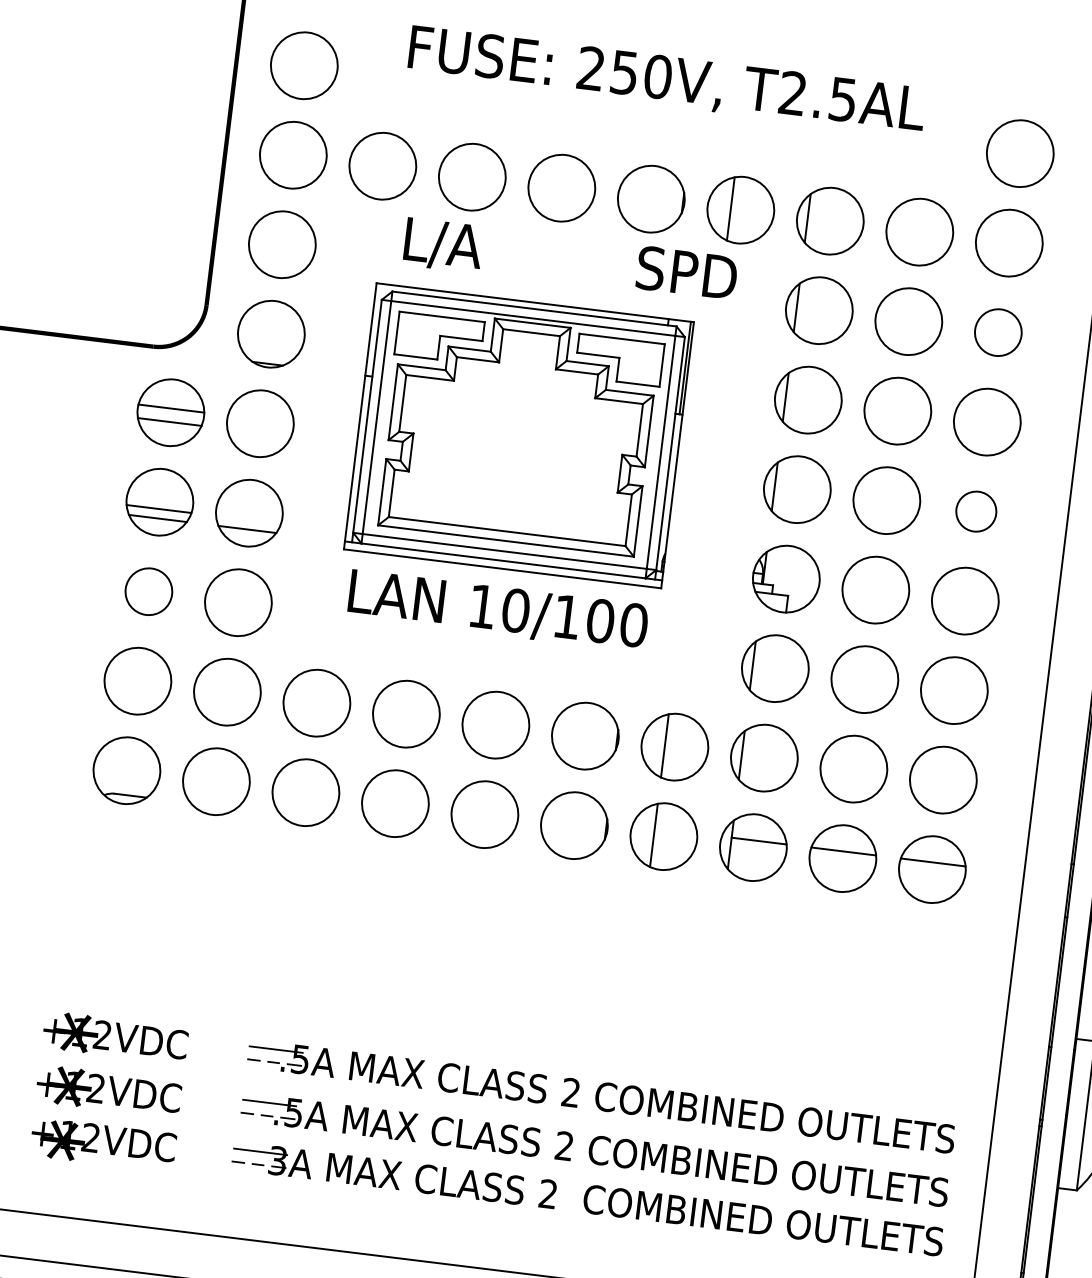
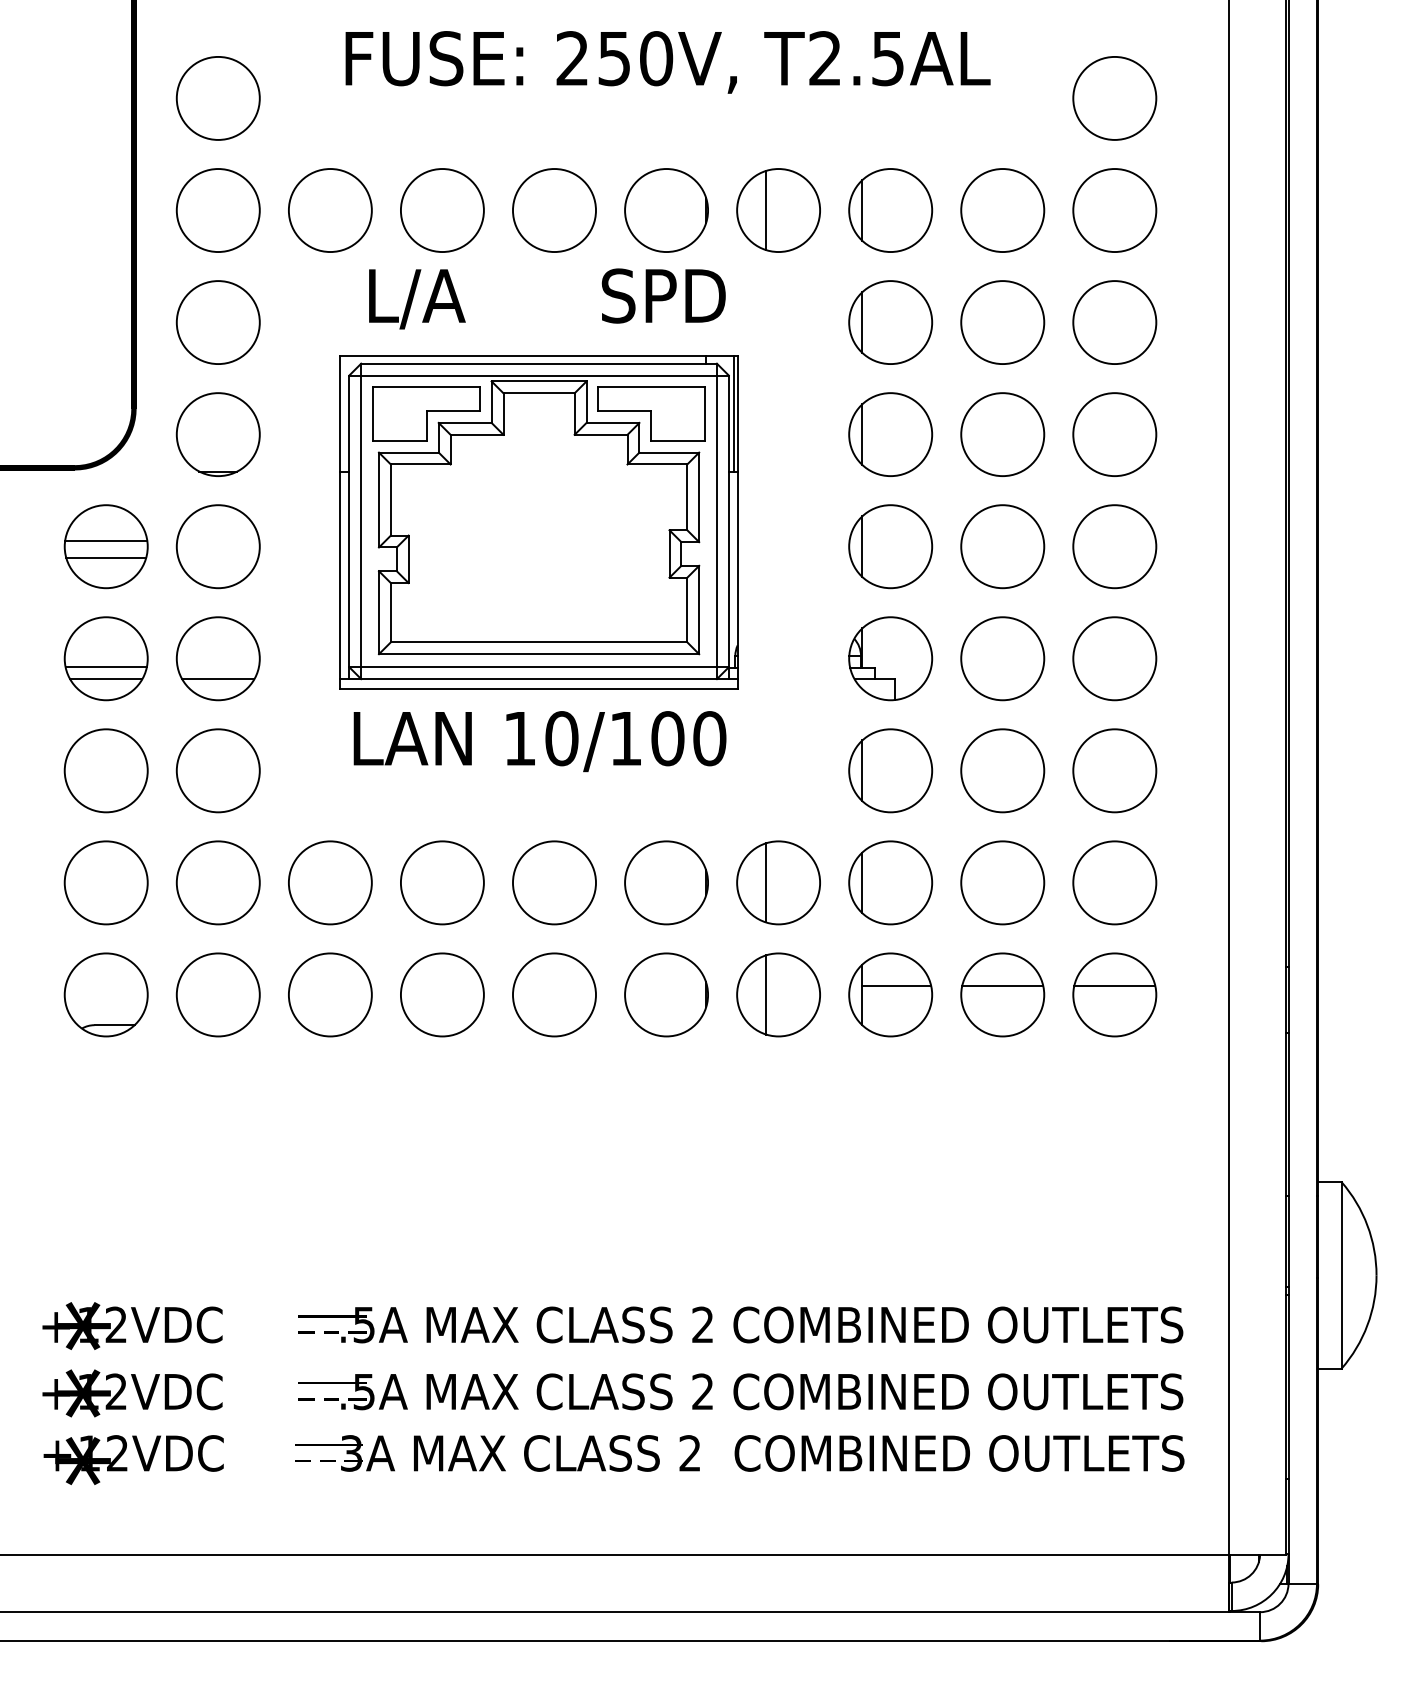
text: (686, 272) -> (663, 295), moved
circle: (998, 332) -> (1114, 322), size x1.43
circle: (976, 511) -> (1114, 546), size x1.67
circle: (148, 591) -> (105, 770), size x1.43

